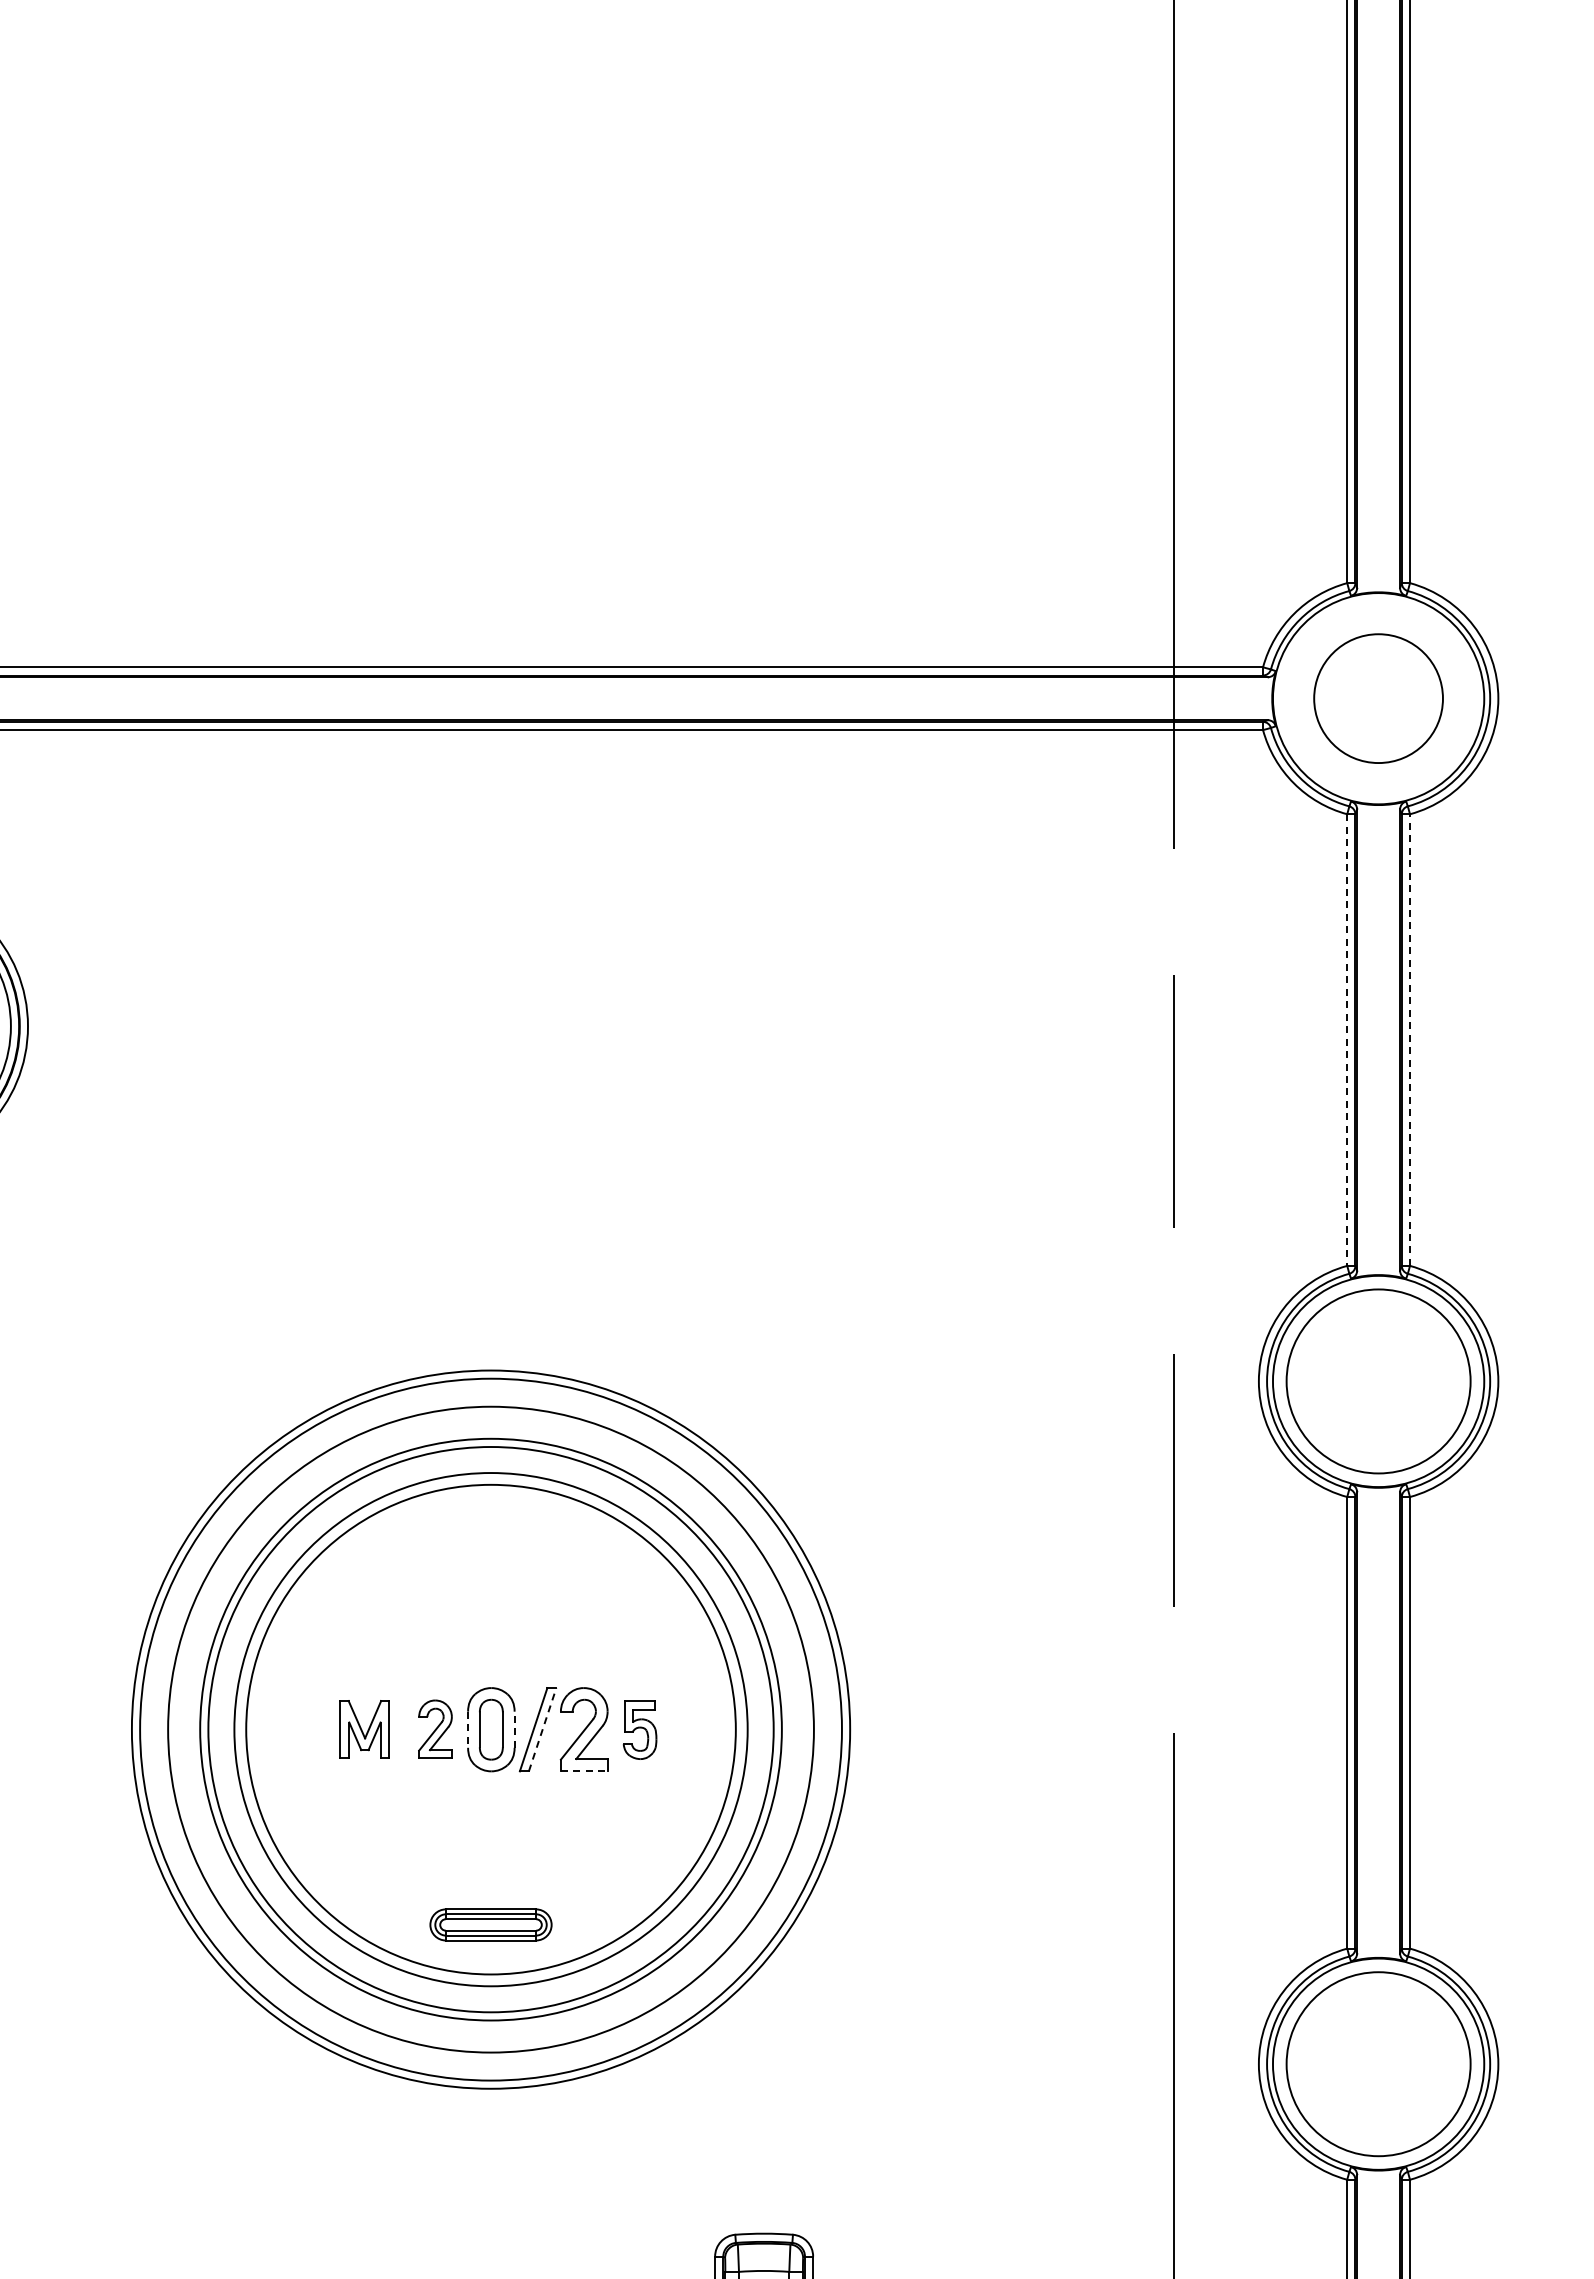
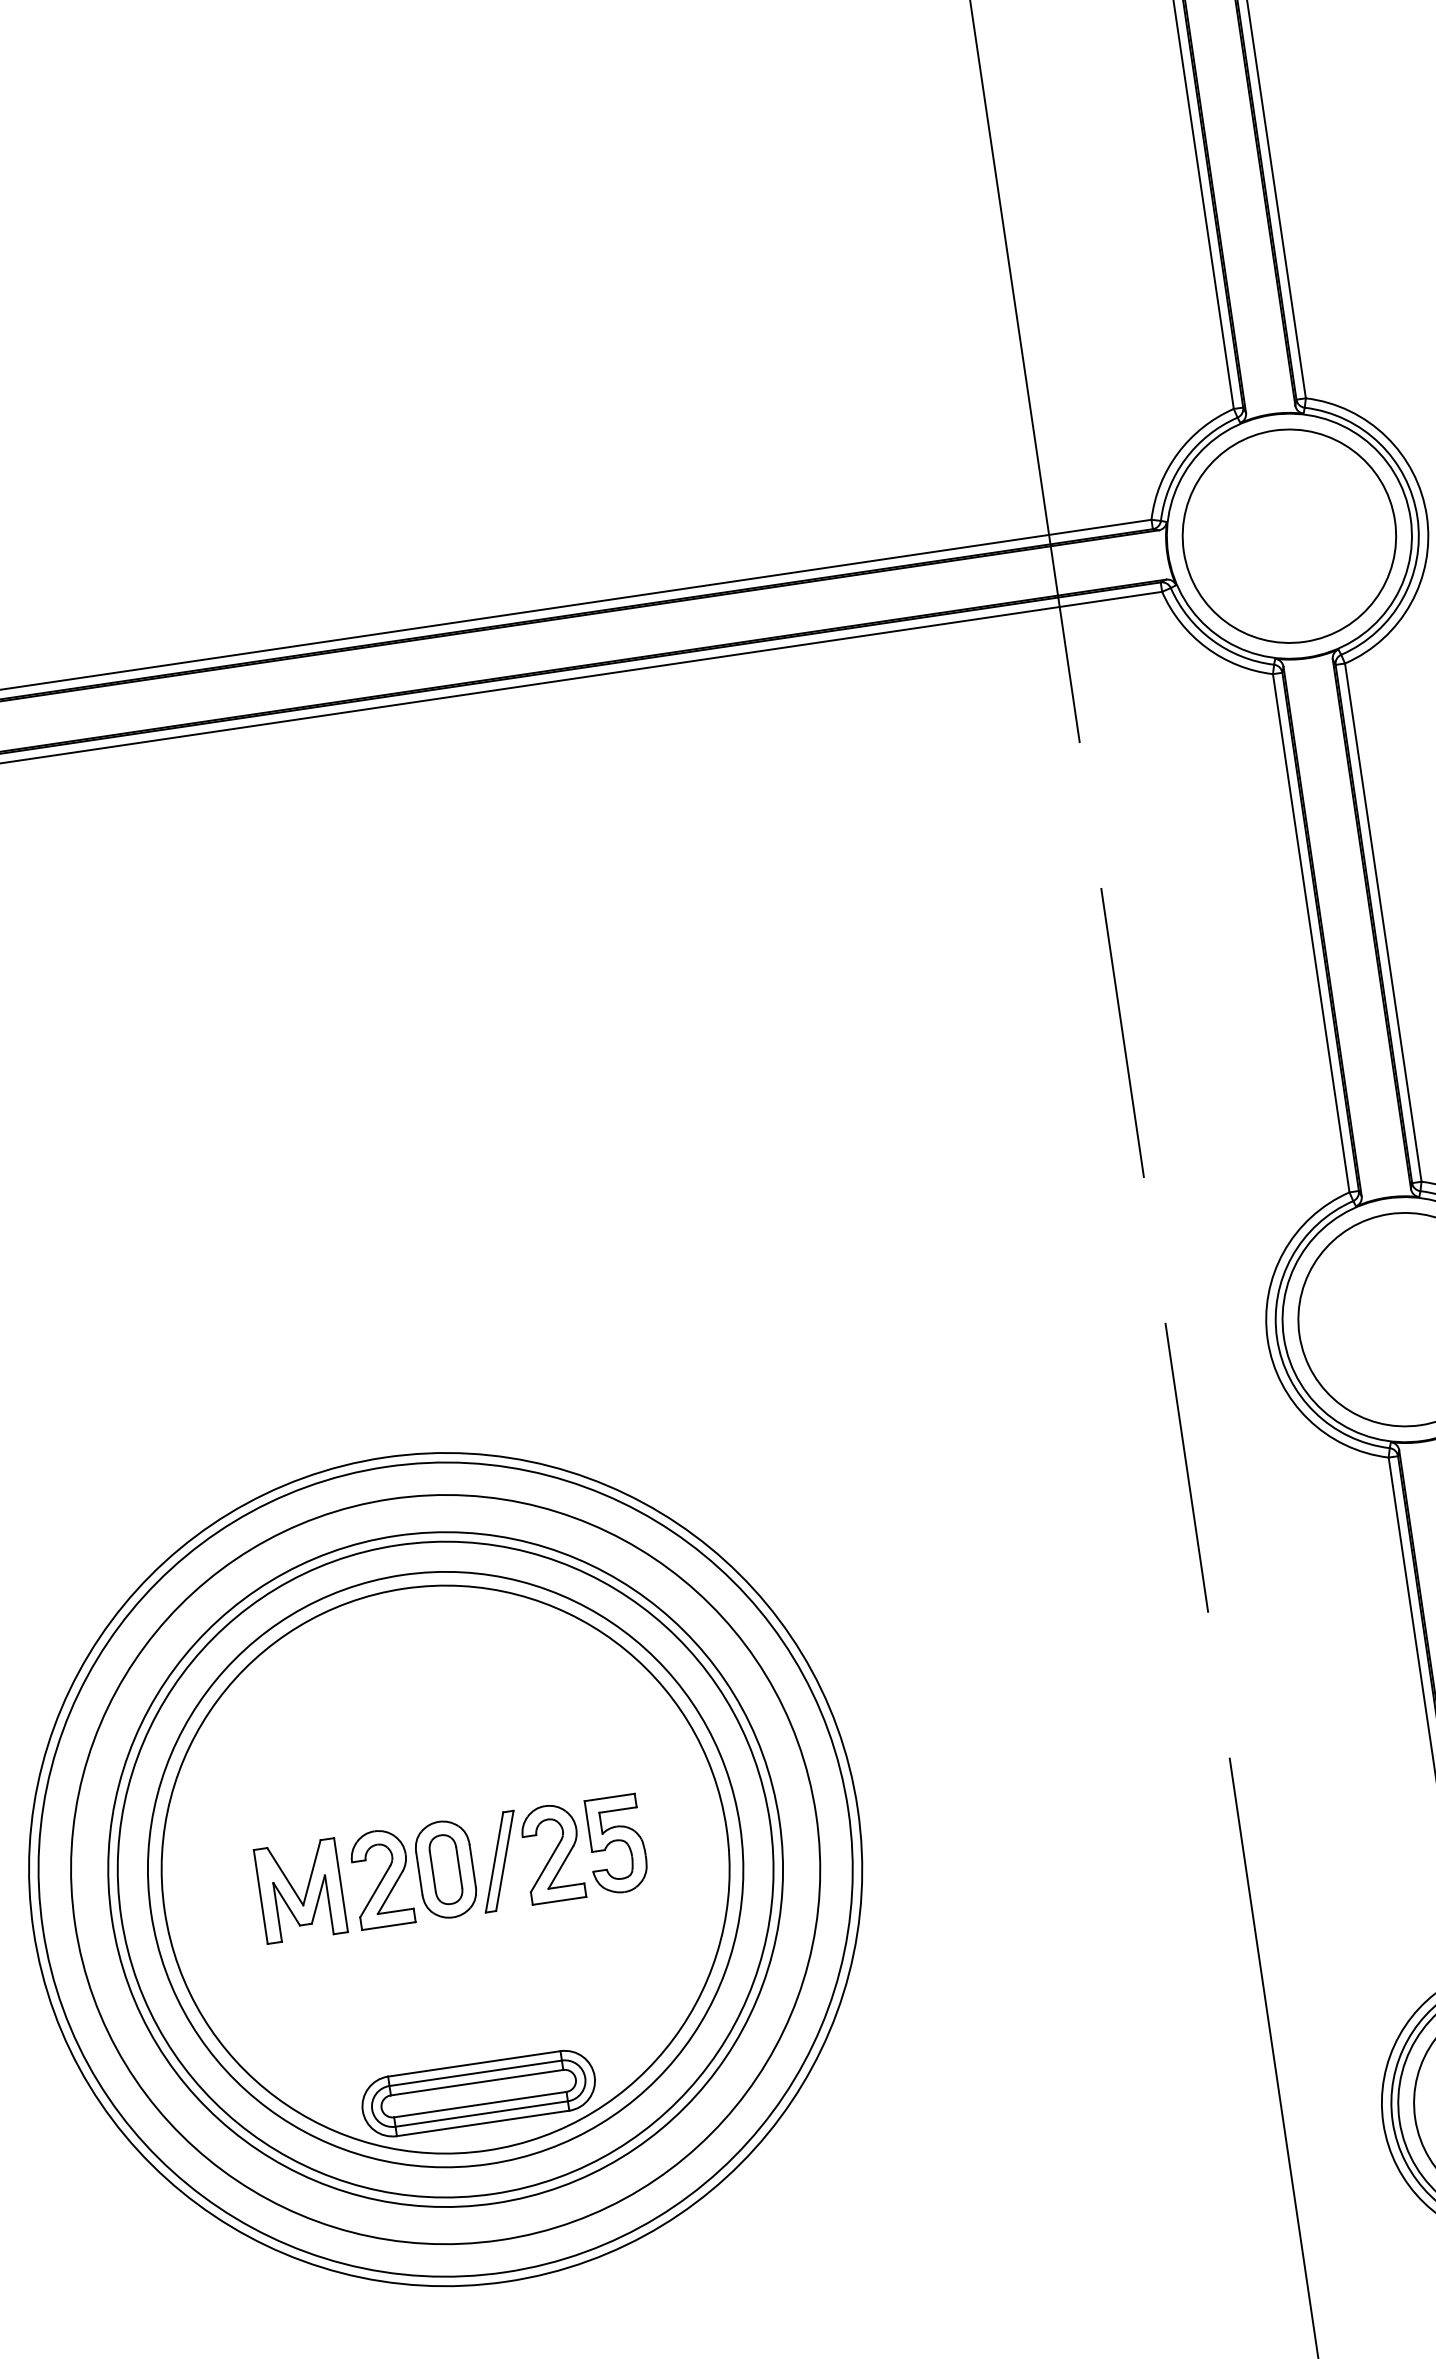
circle: (1378, 698) -> (1289, 536), size x1.43
line: (1347, 1040) -> (1311, 933), dashed -> solid
line: (1410, 1040) -> (1383, 923), dashed -> solid
part: (364, 1729) -> (300, 1890), size x1.43
part: (435, 1729) -> (381, 1878), size x1.43
line: (514, 1729) -> (472, 1865), dashed -> solid
line: (542, 1729) -> (504, 1860), dashed -> solid
line: (468, 1730) -> (419, 1874), dashed -> solid
part: (639, 1730) -> (616, 1845), size x1.43
line: (584, 1770) -> (559, 1900), dashed -> solid
part: (490, 1924) -> (478, 2093), size x1.67

